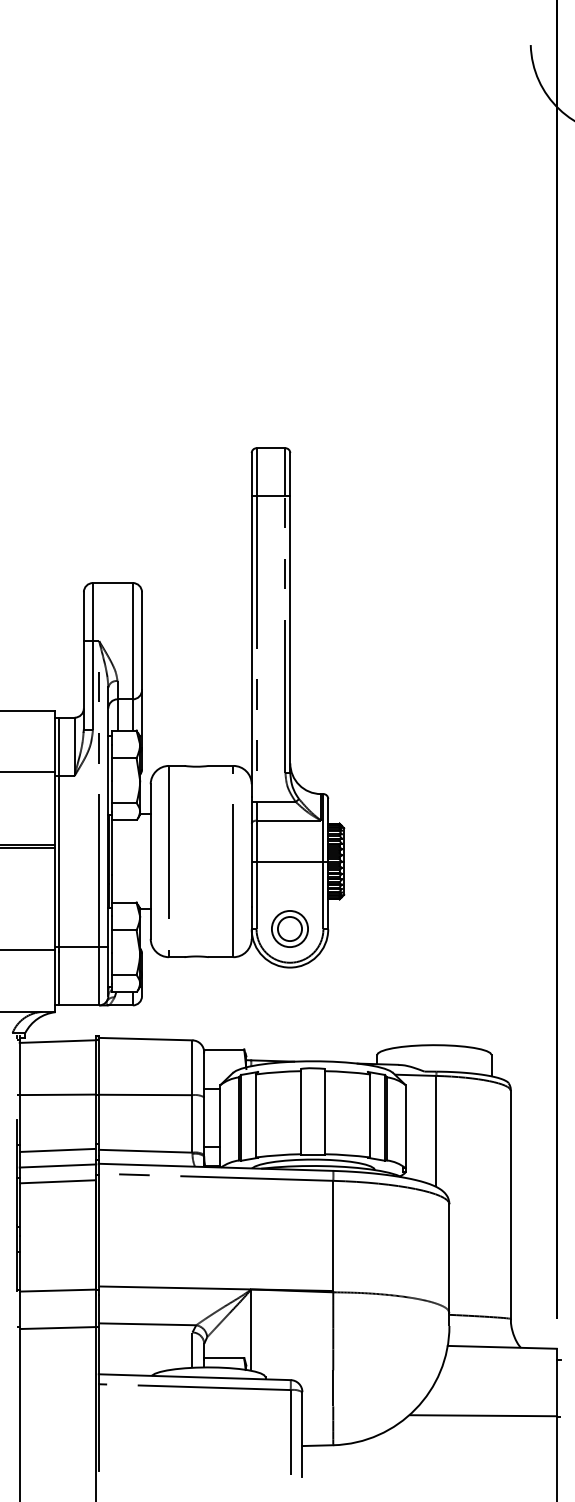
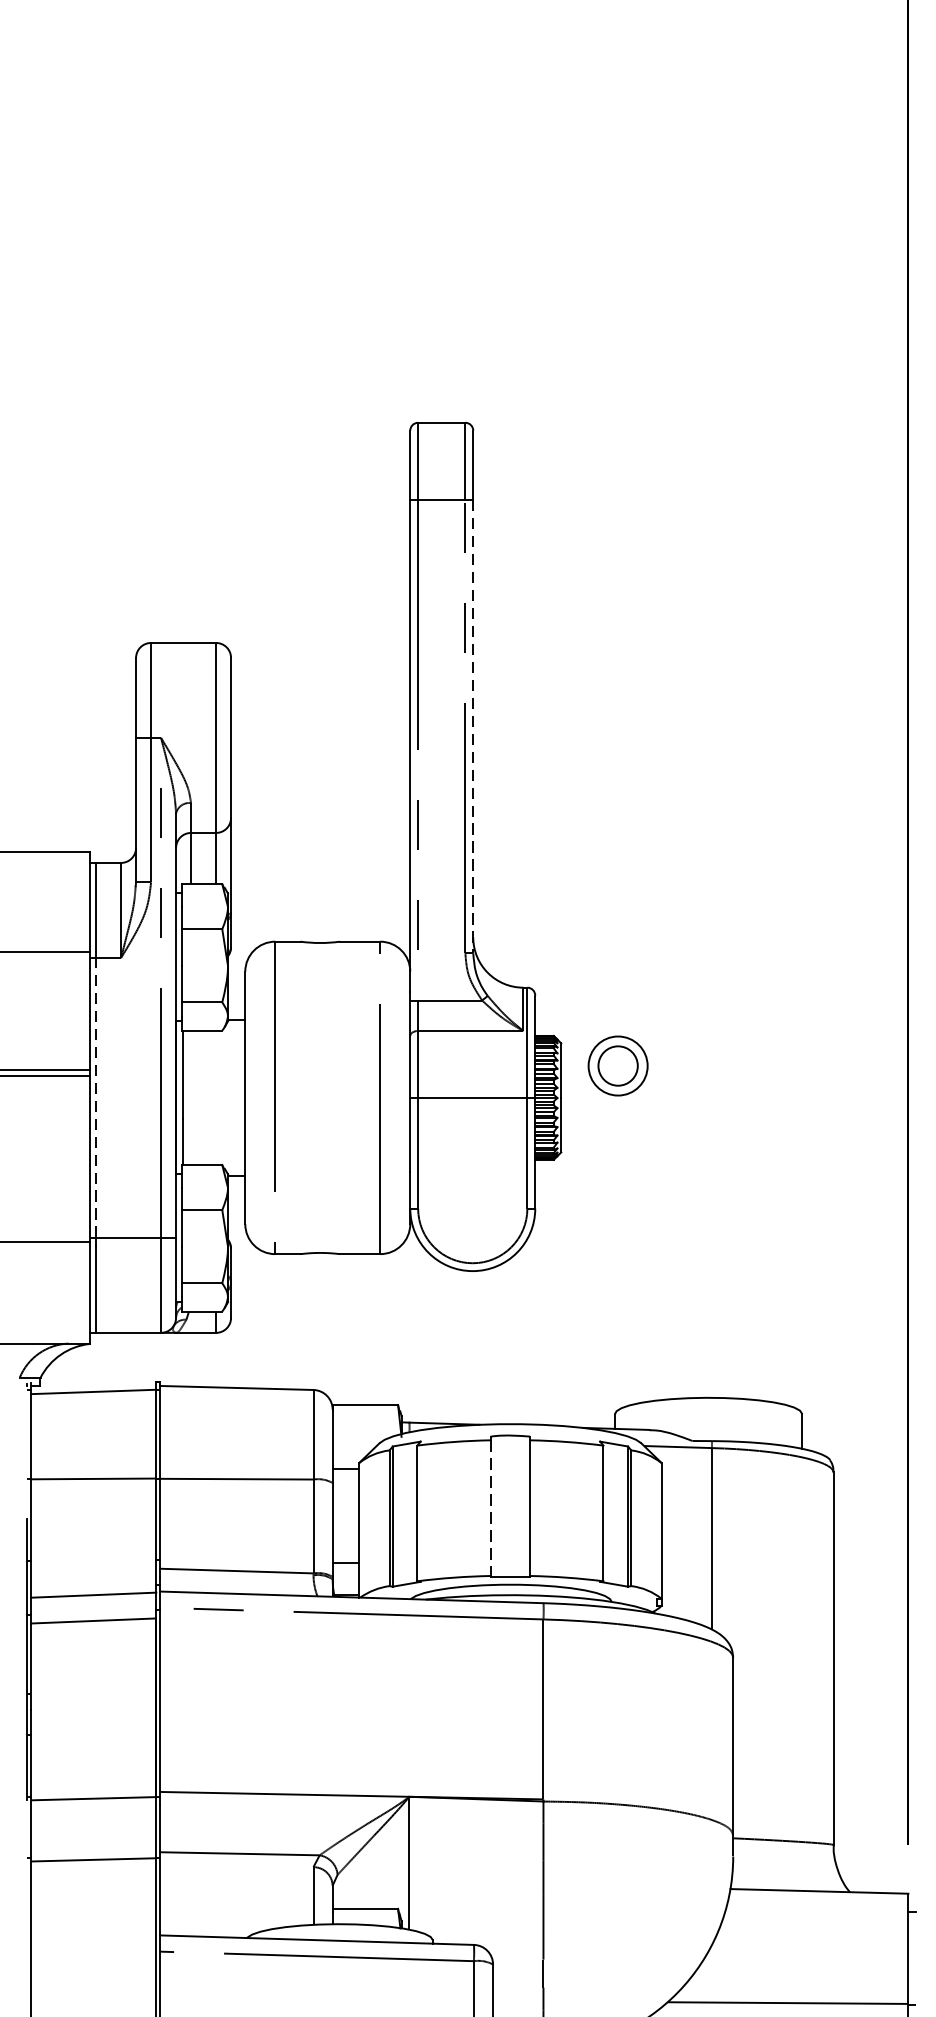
line: (290, 634) -> (473, 727), solid -> dashed
line: (59, 861) -> (96, 1097), solid -> dashed
part: (289, 928) -> (617, 1065), moved
line: (300, 1112) -> (489, 1507), solid -> dashed
line: (57, 1149) -> (93, 1568), removed

